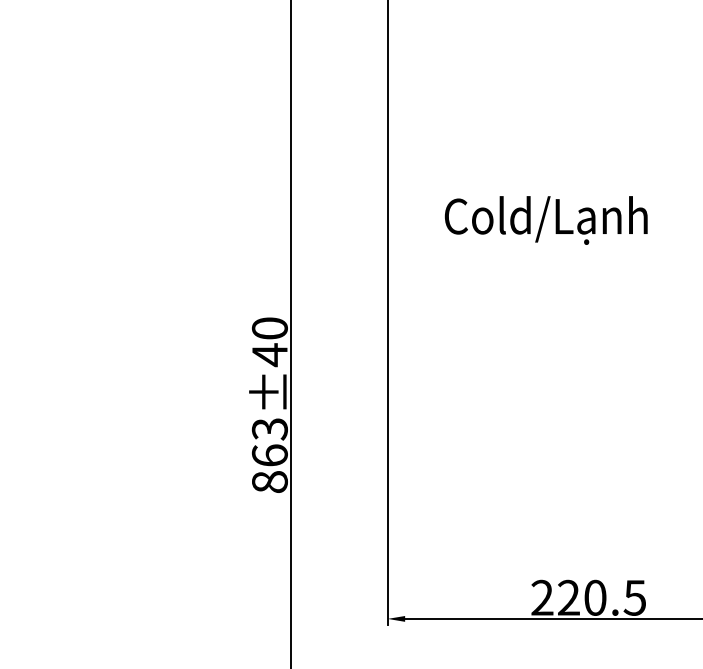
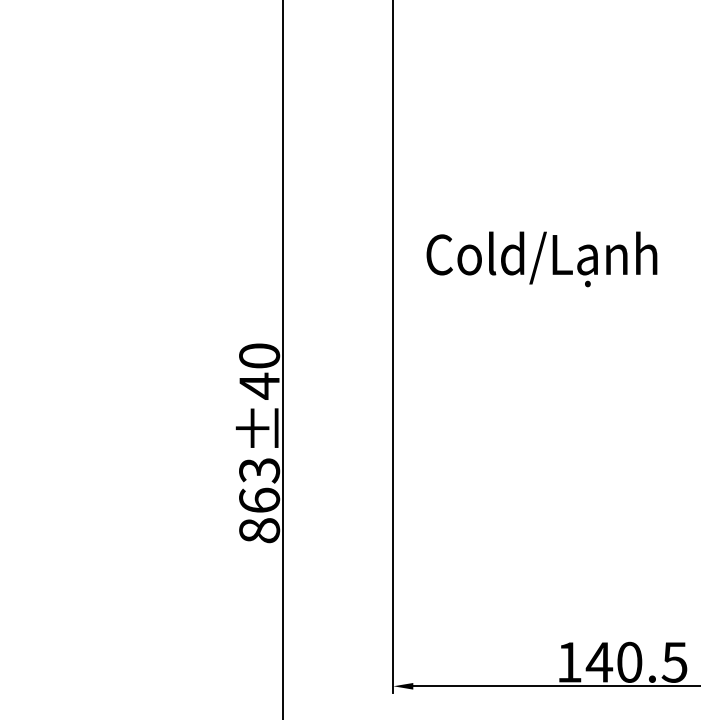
text: (545, 220) -> (541, 259), moved
text: (555, 597) -> (584, 661), 220.5 -> 140.5

